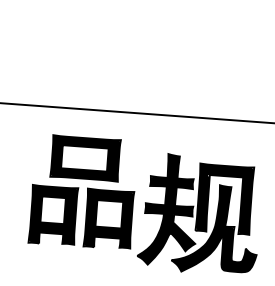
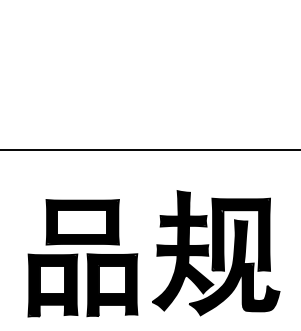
part: (82, 192) -> (82, 258), moved

